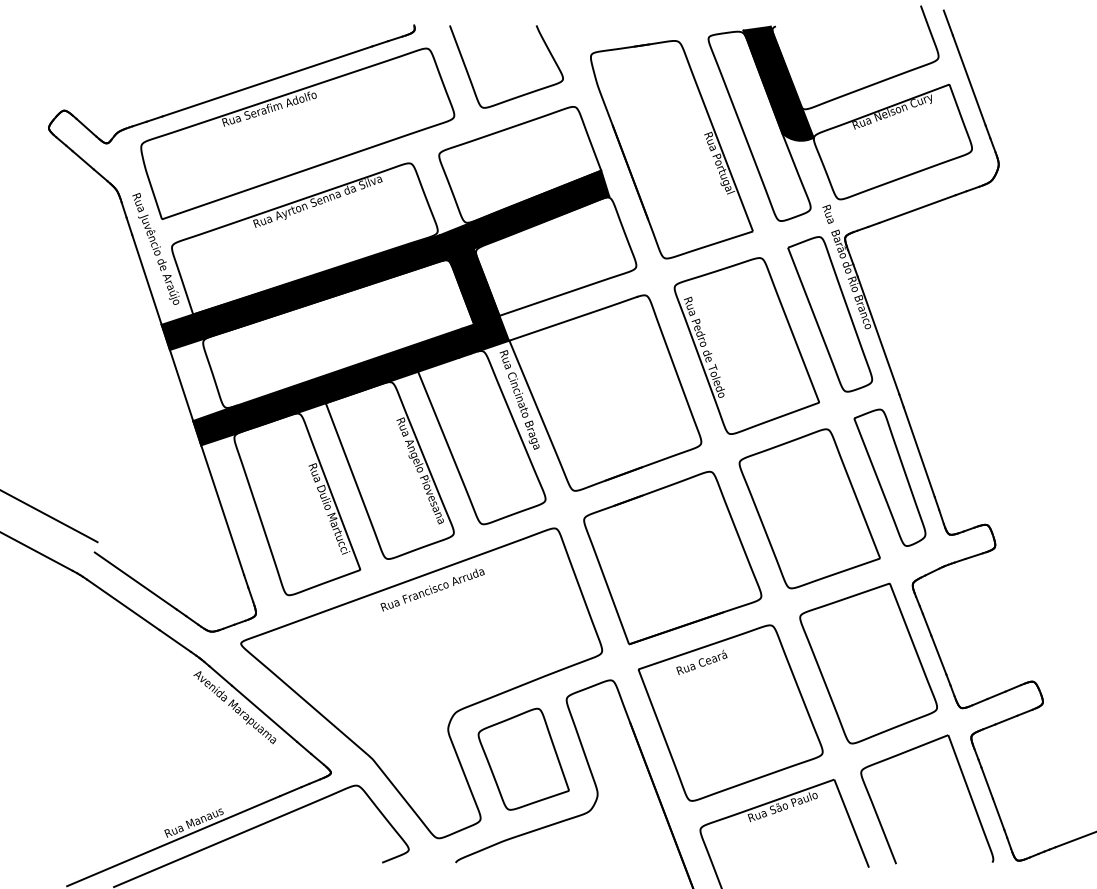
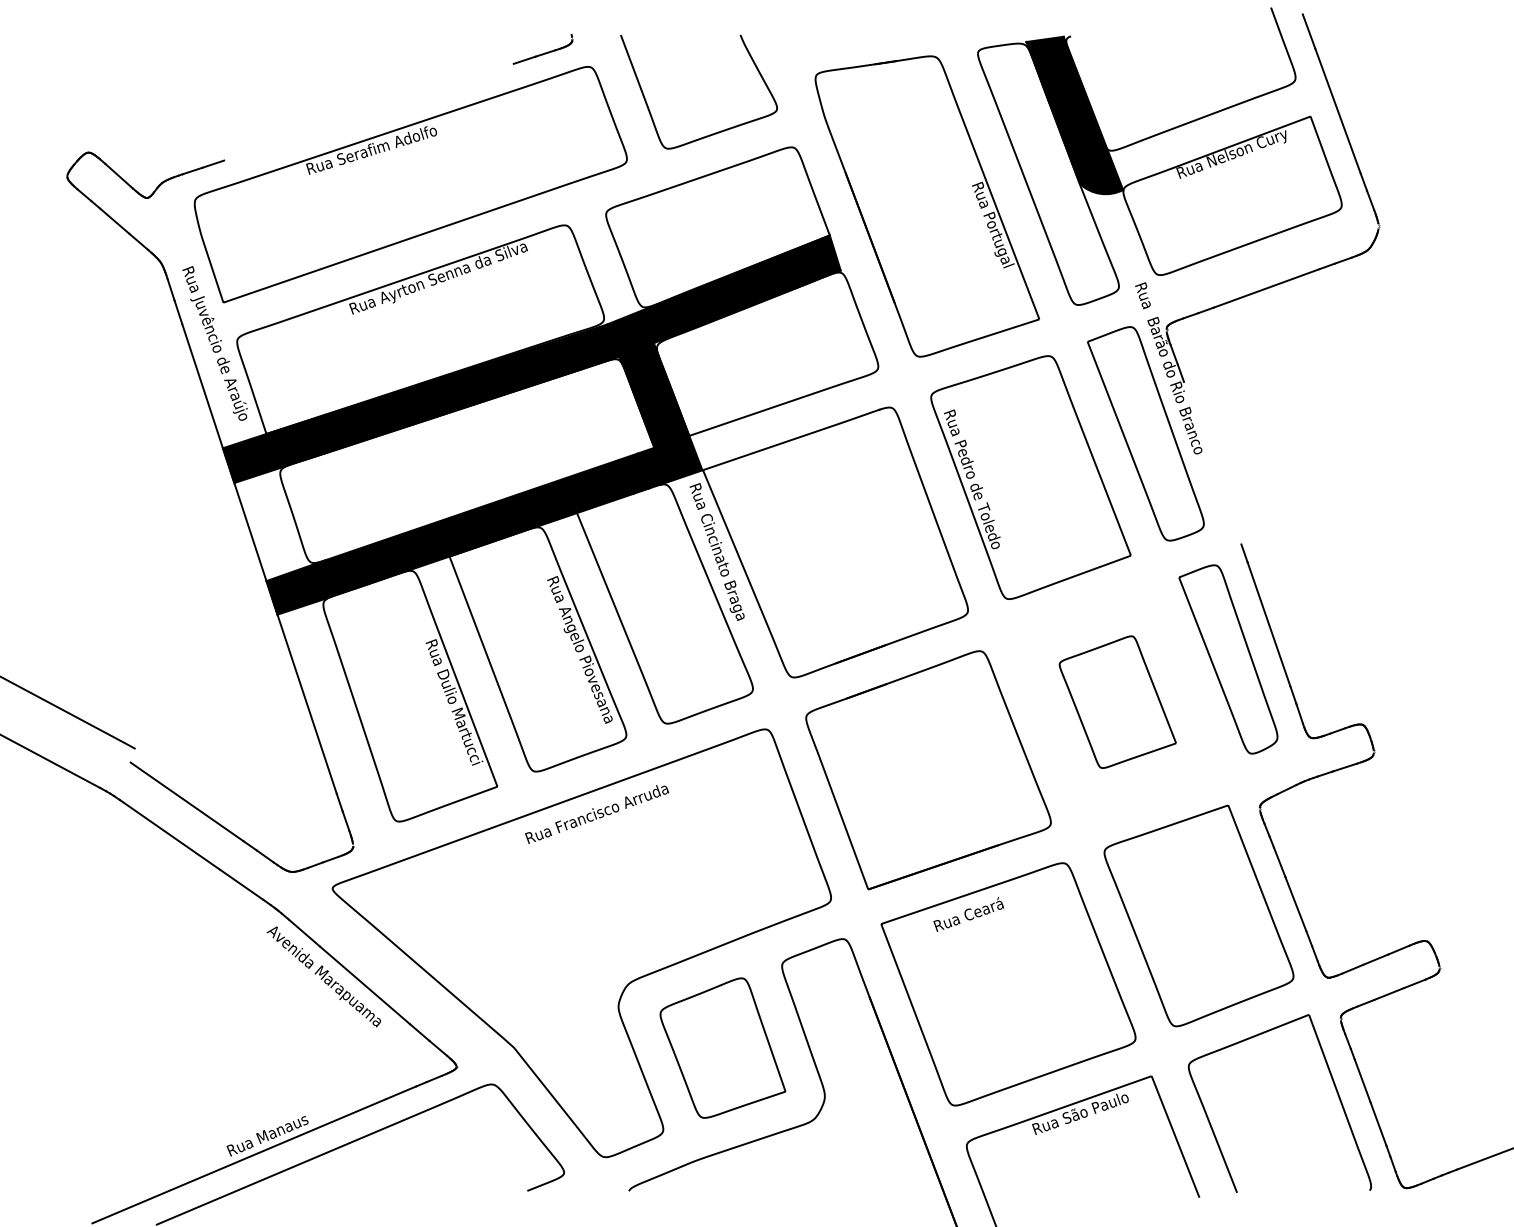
line: (267, 80) -> (368, 111), removed
line: (878, 335) -> (1212, 463), removed
part: (809, 508) -> (1117, 701), size x0.6

